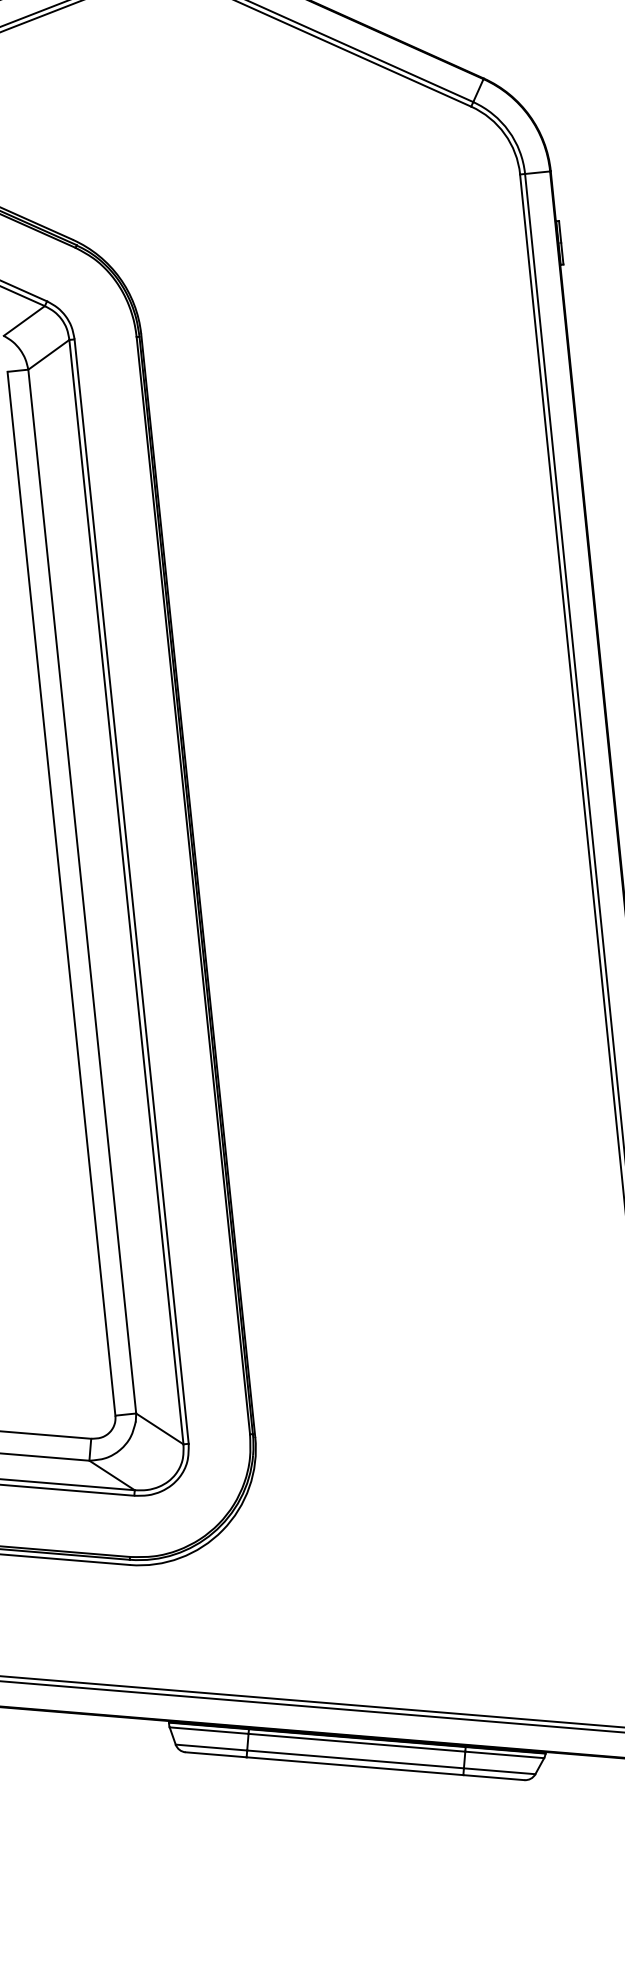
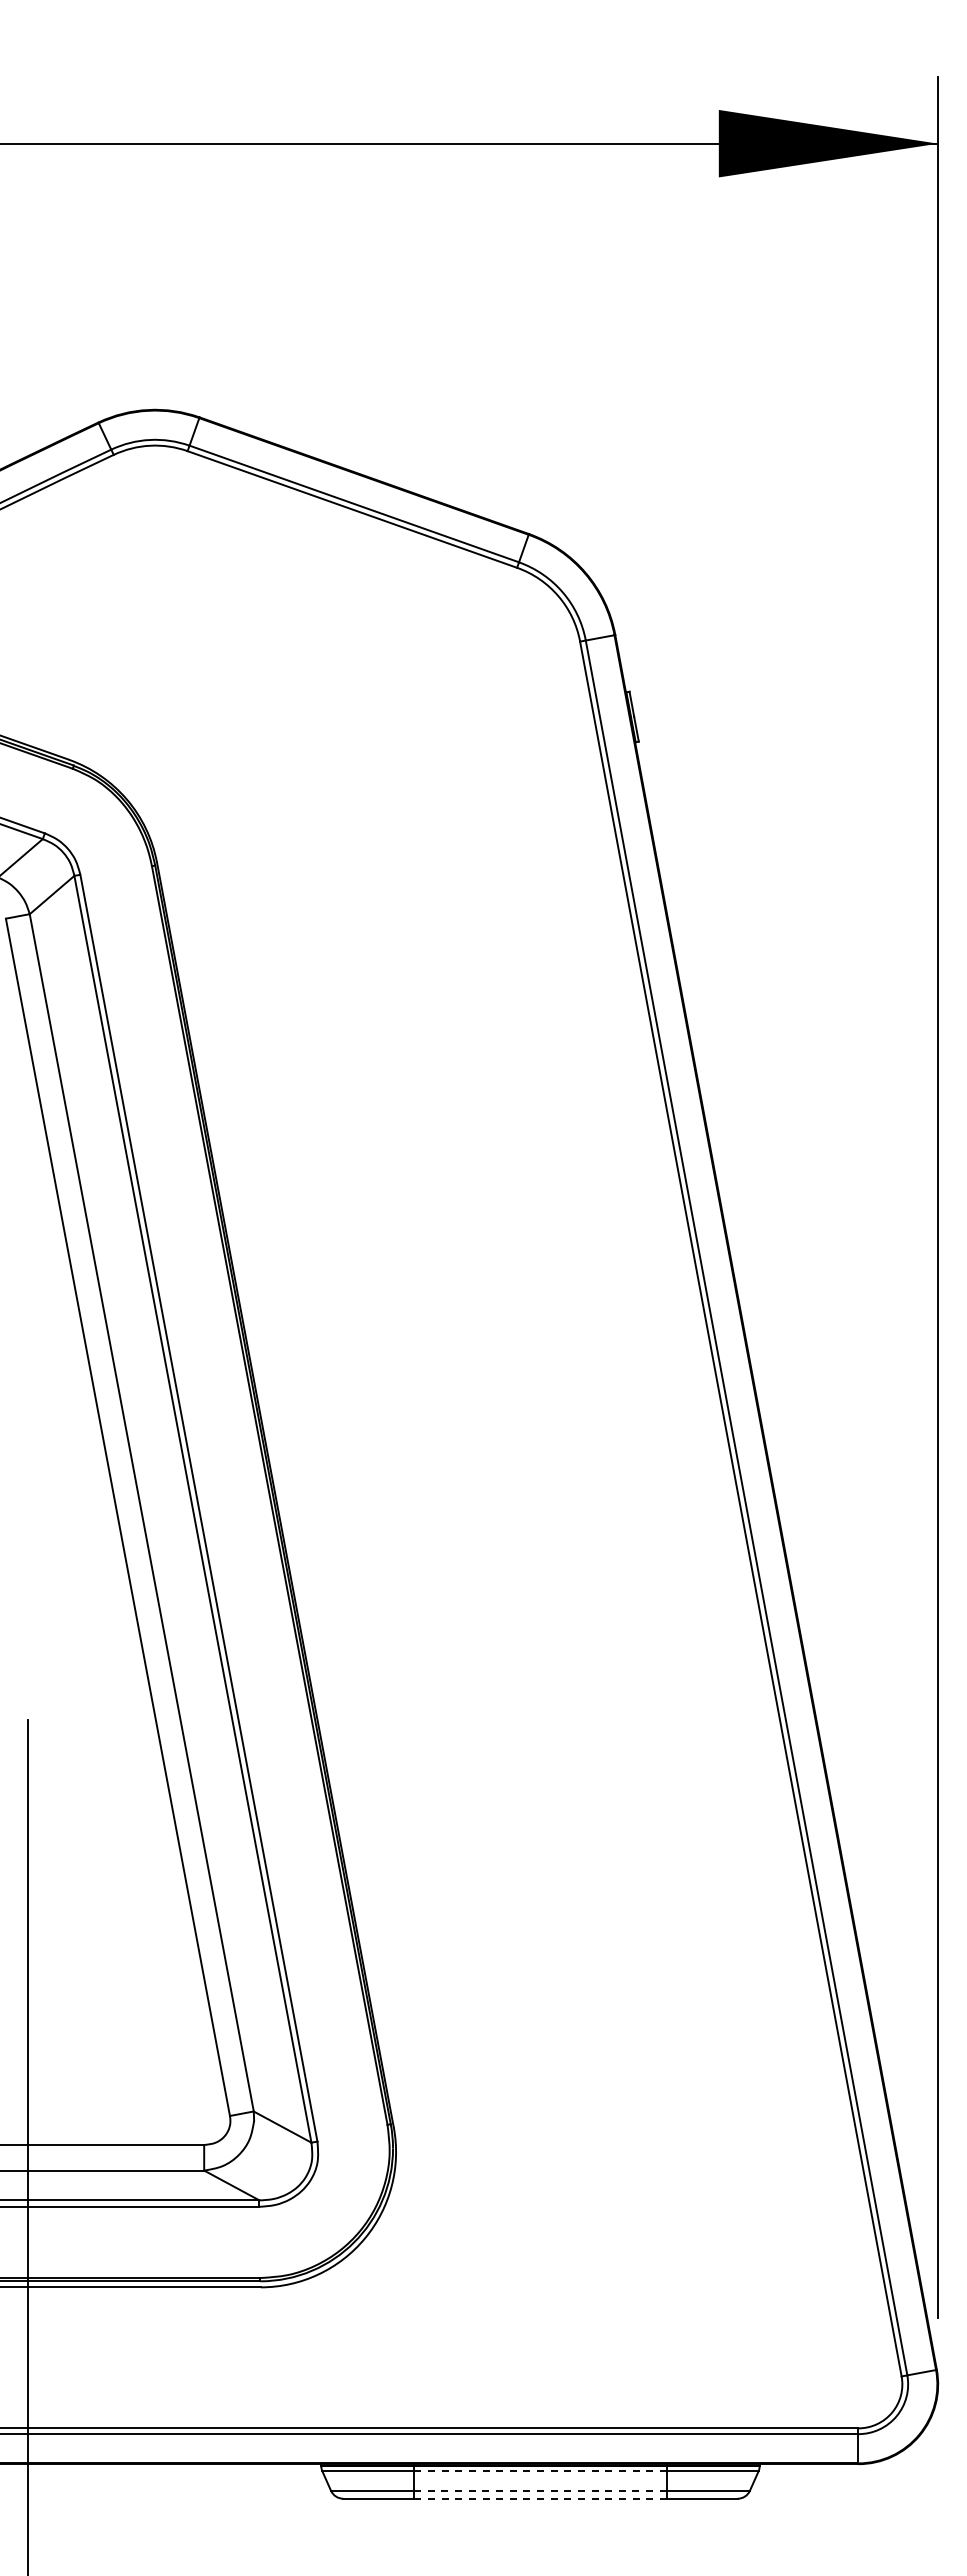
line: (356, 1742) -> (540, 2471), solid -> dashed
line: (355, 1759) -> (540, 2490), solid -> dashed
line: (355, 1766) -> (540, 2498), solid -> dashed

